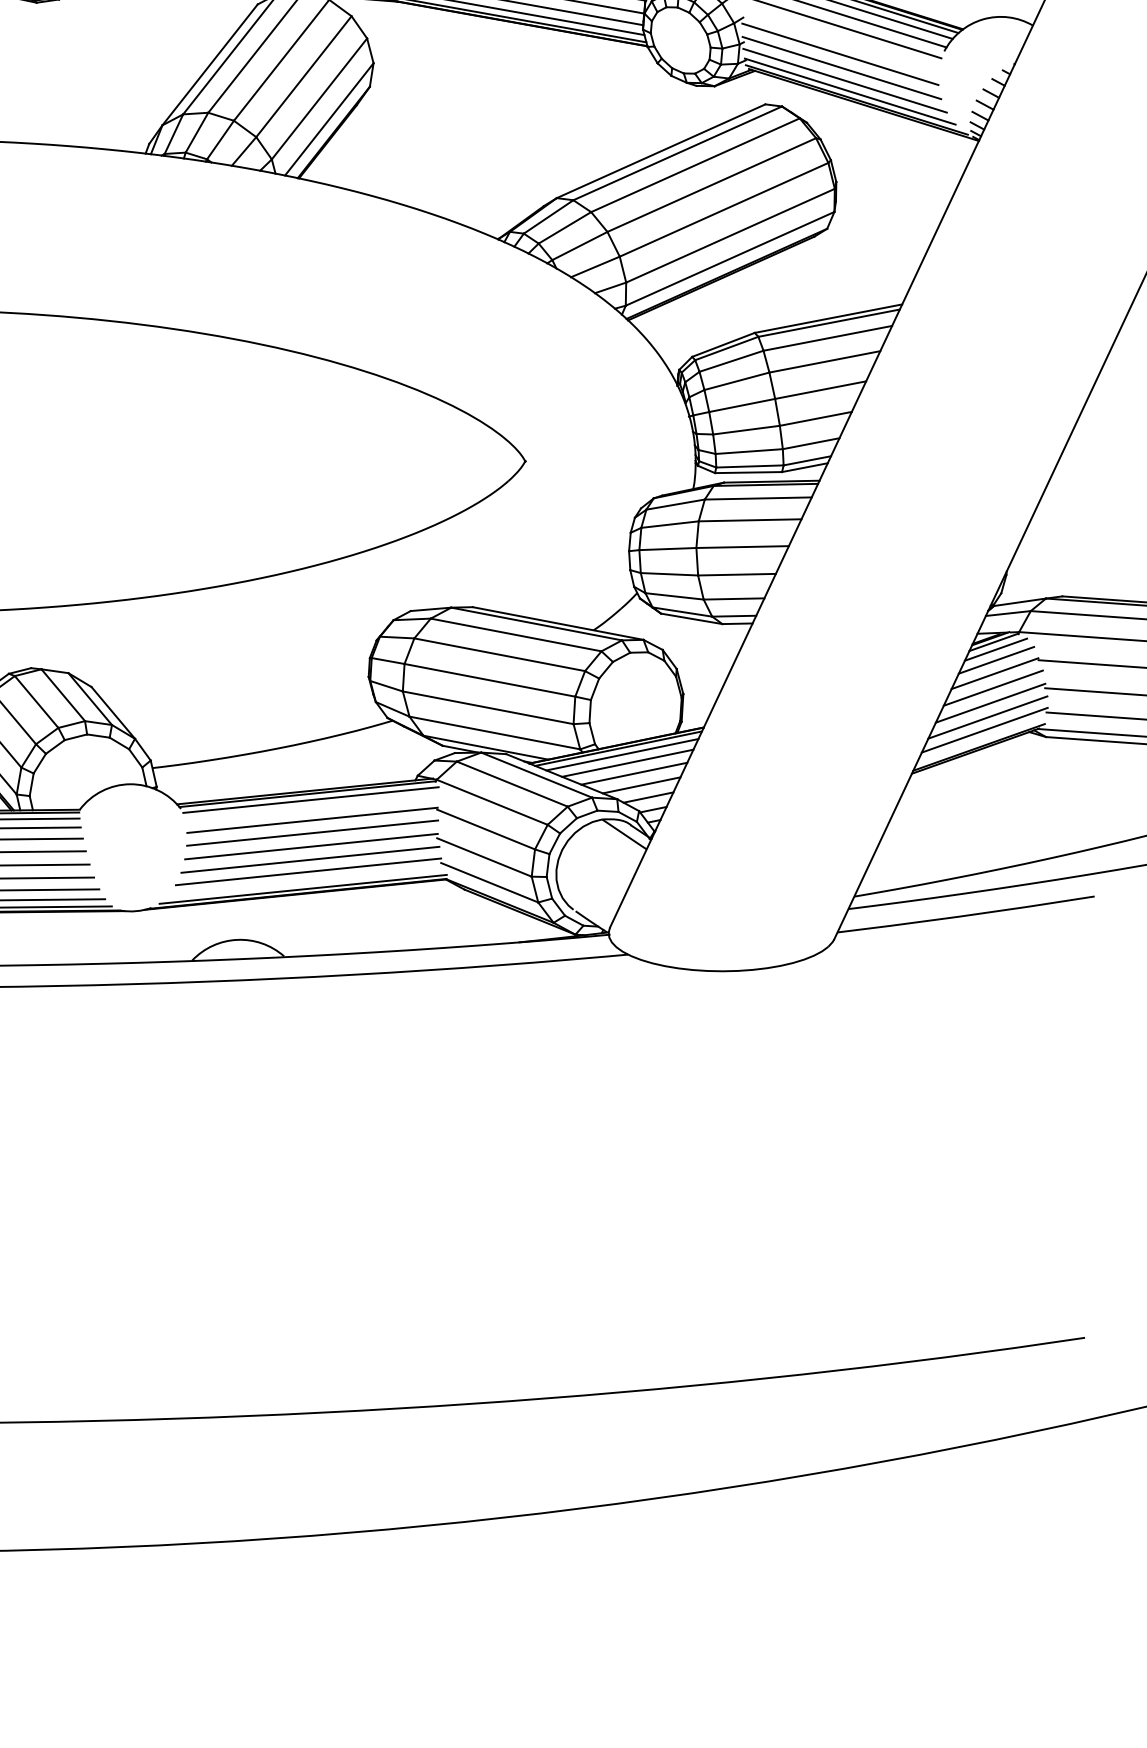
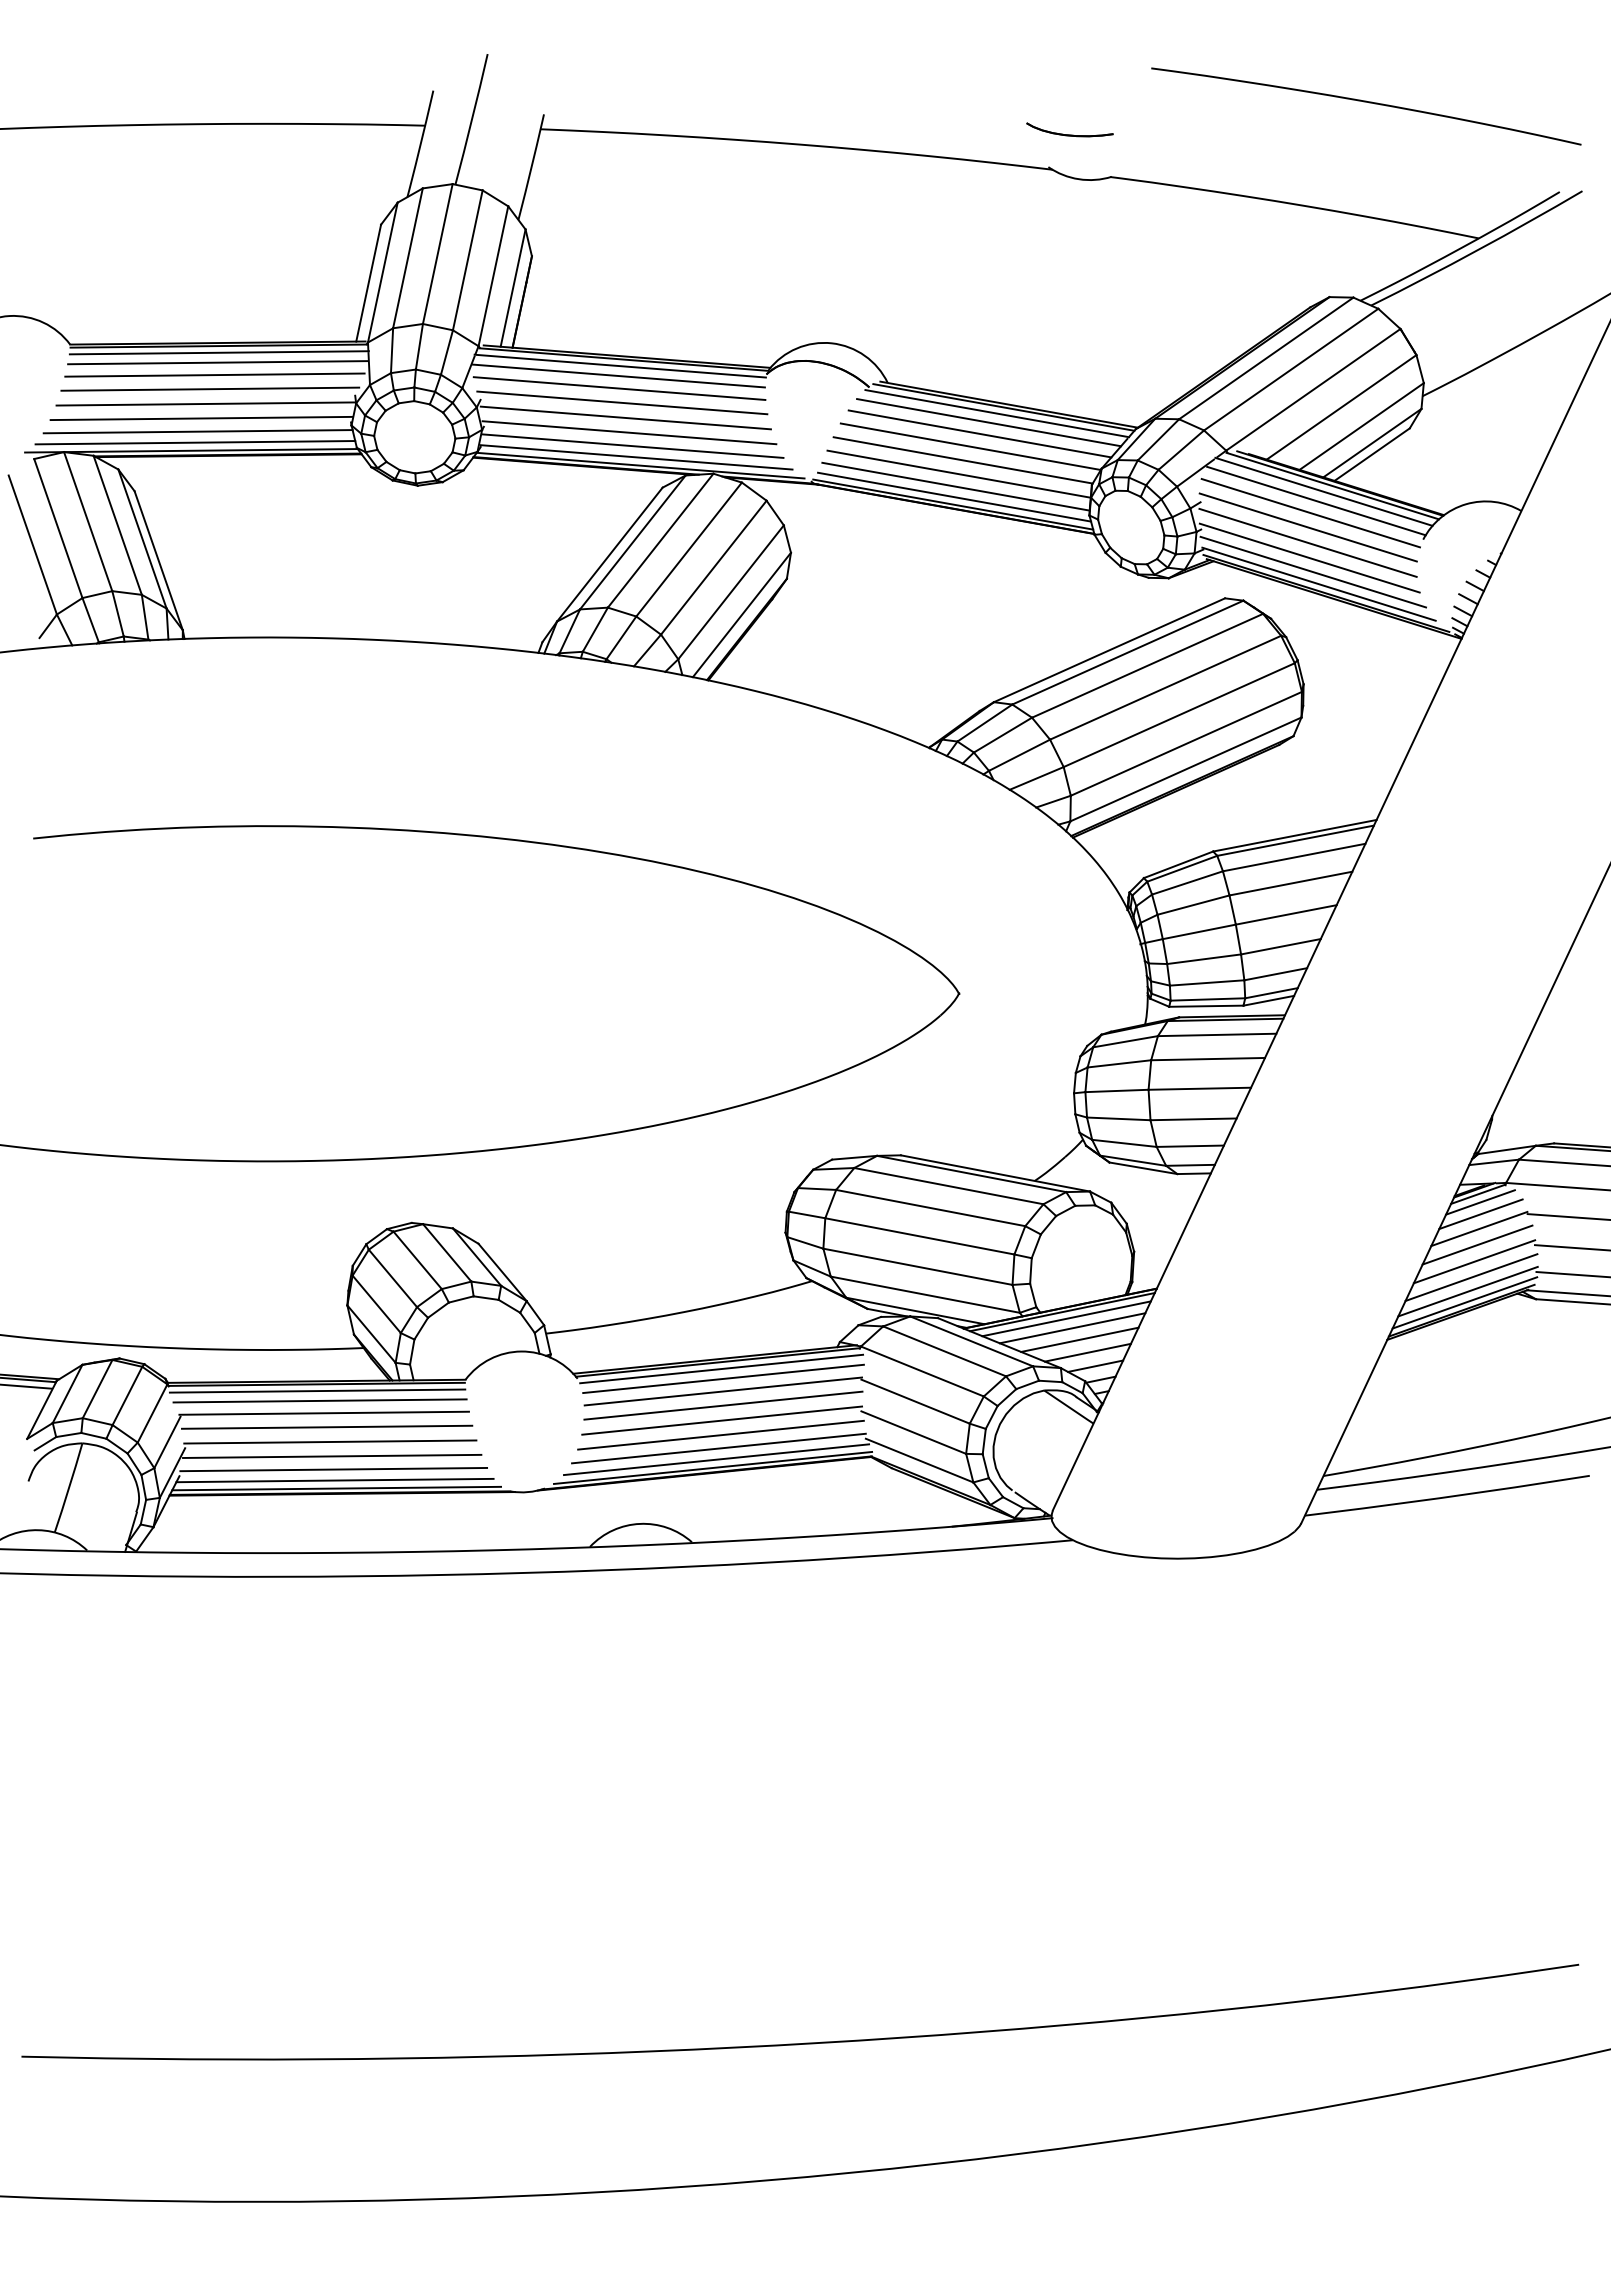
line: (839, 40) -> (1307, 527), added
line: (981, 740) -> (1464, 1302), added
line: (312, 808) -> (723, 1378), added
line: (306, 881) -> (716, 1459), added

